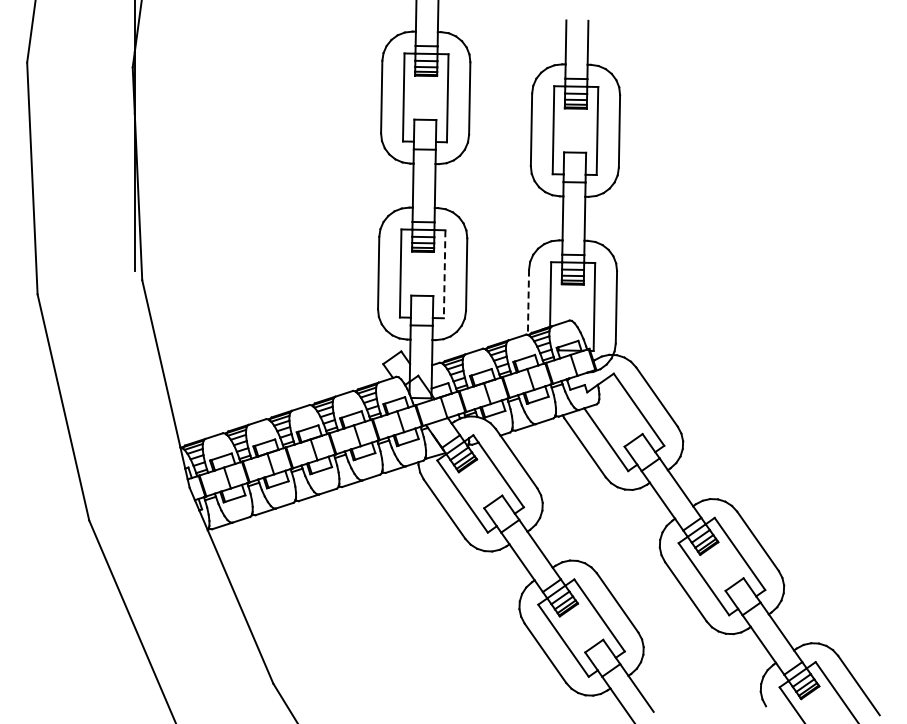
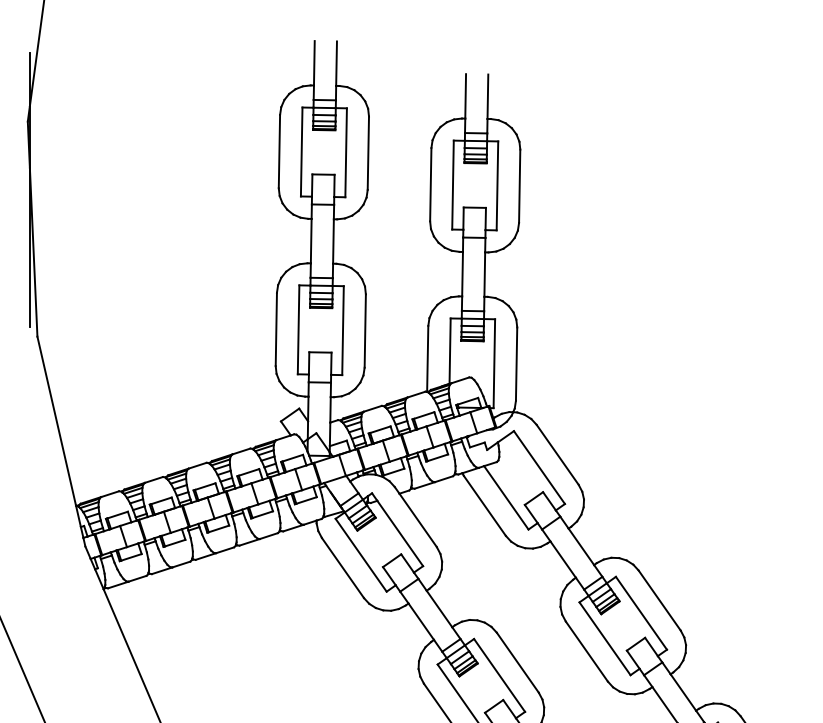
line: (444, 274) -> (342, 330), dashed -> solid
line: (528, 302) -> (427, 359), dashed -> solid

